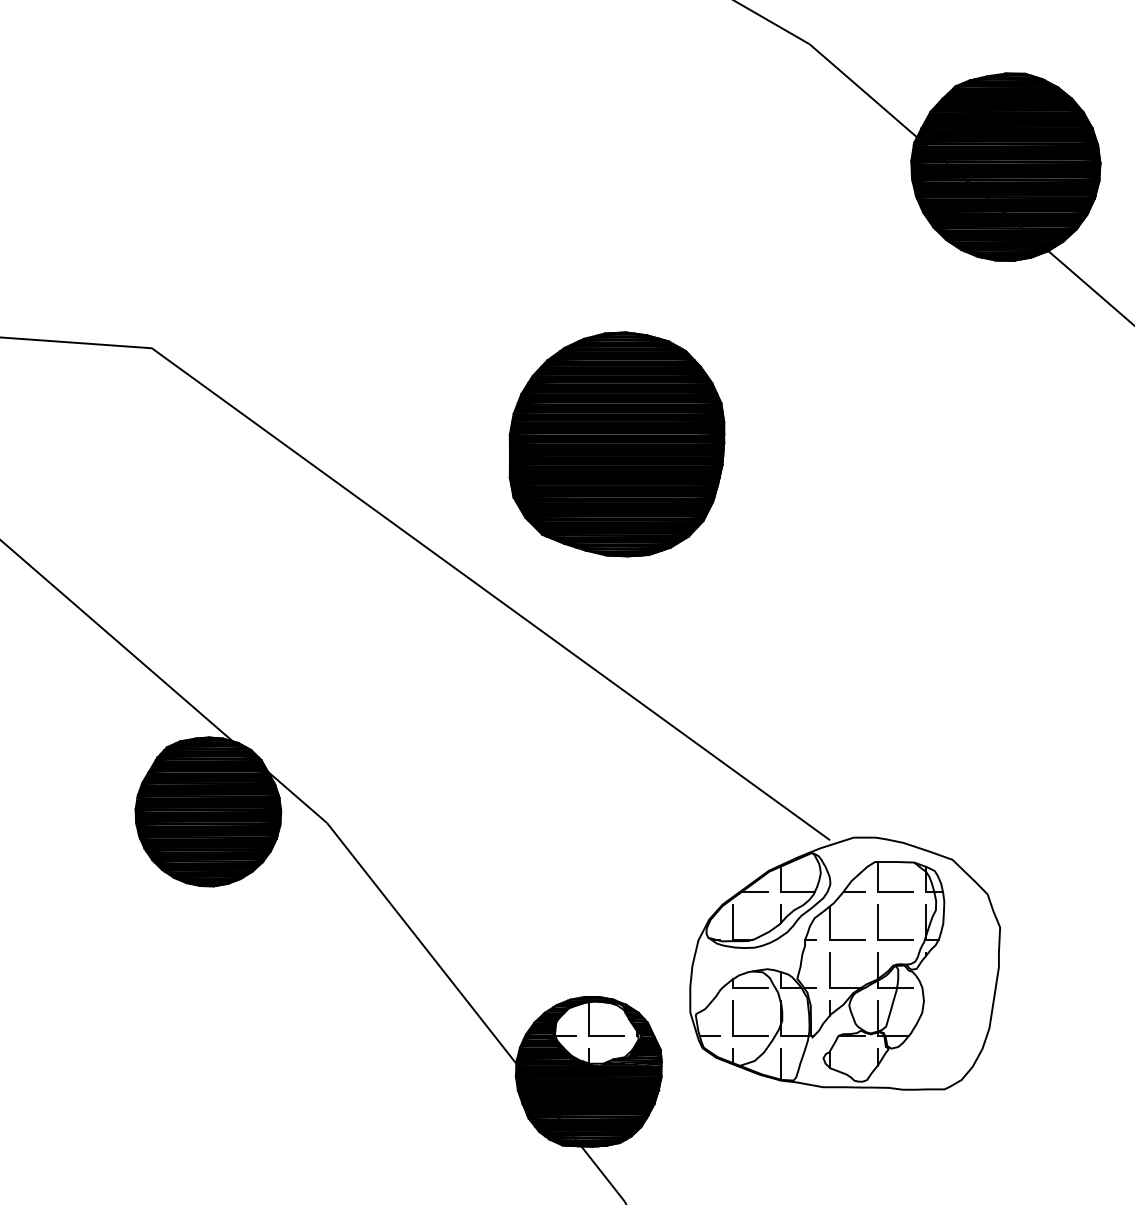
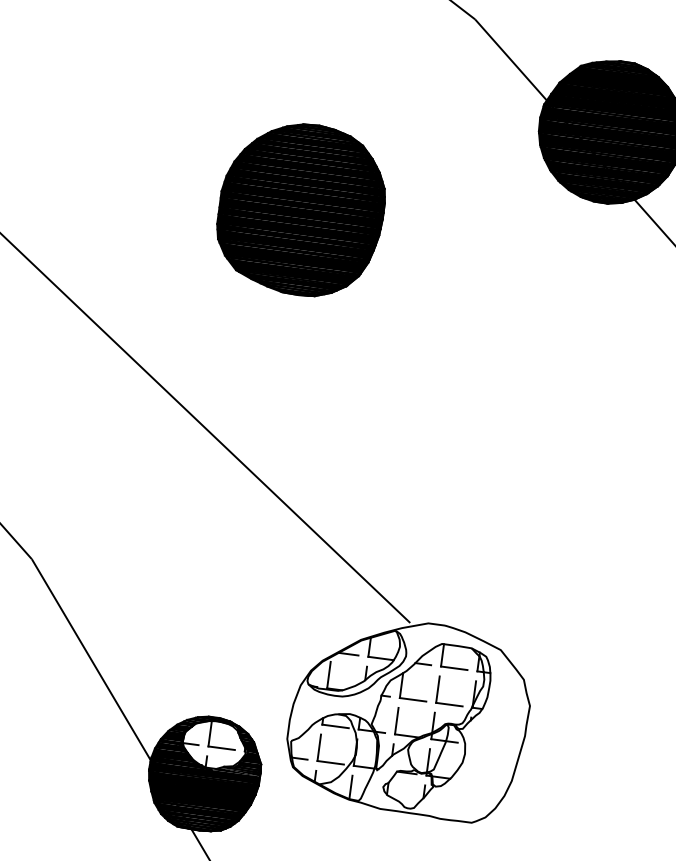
part: (616, 444) -> (301, 209), moved

